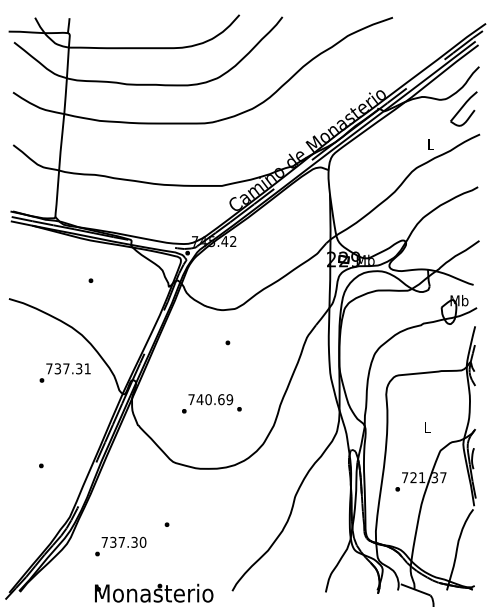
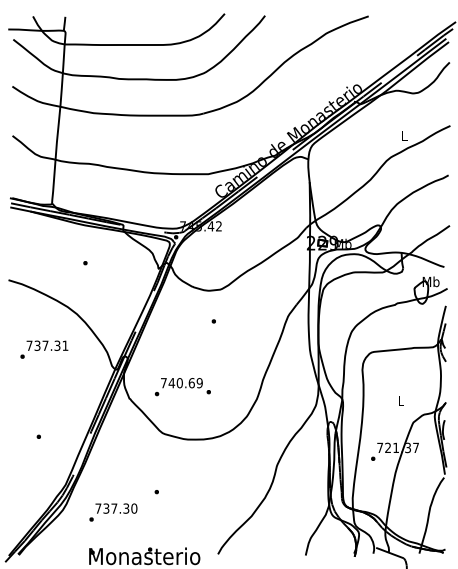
part: (463, 108) -> (434, 101), removed
text: (64, 372) -> (43, 349), moved
text: (211, 403) -> (182, 386), moved

